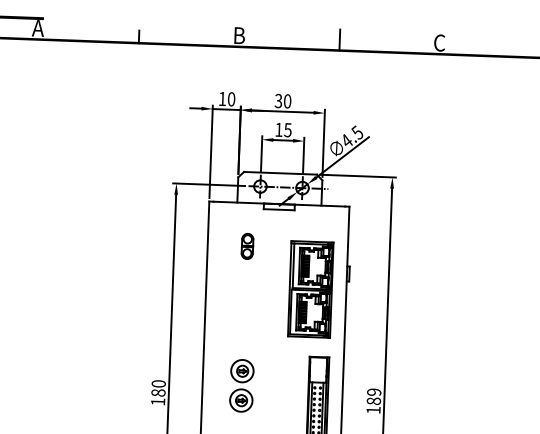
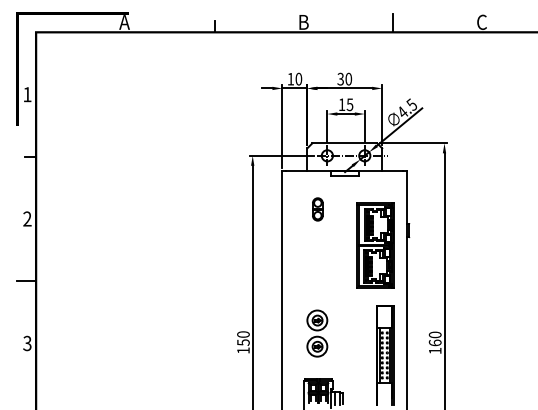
text: (158, 392) -> (243, 342), 180 -> 150
text: (374, 396) -> (435, 338), 189 -> 160

